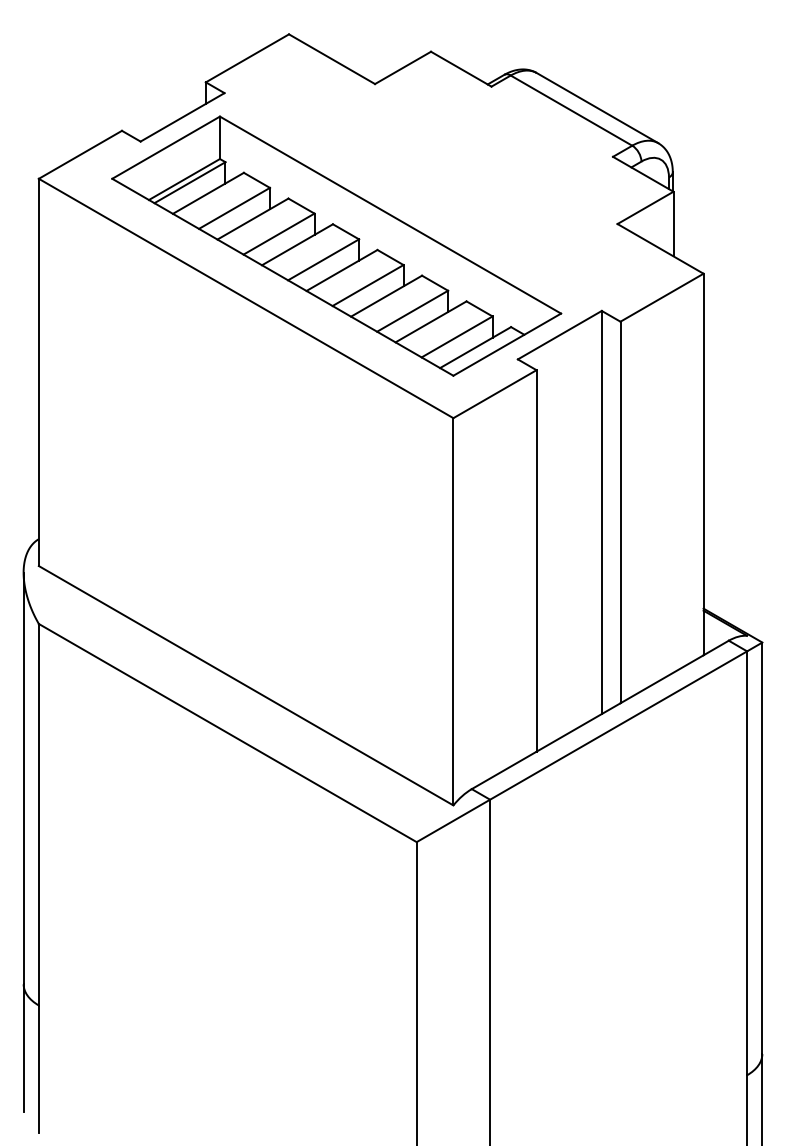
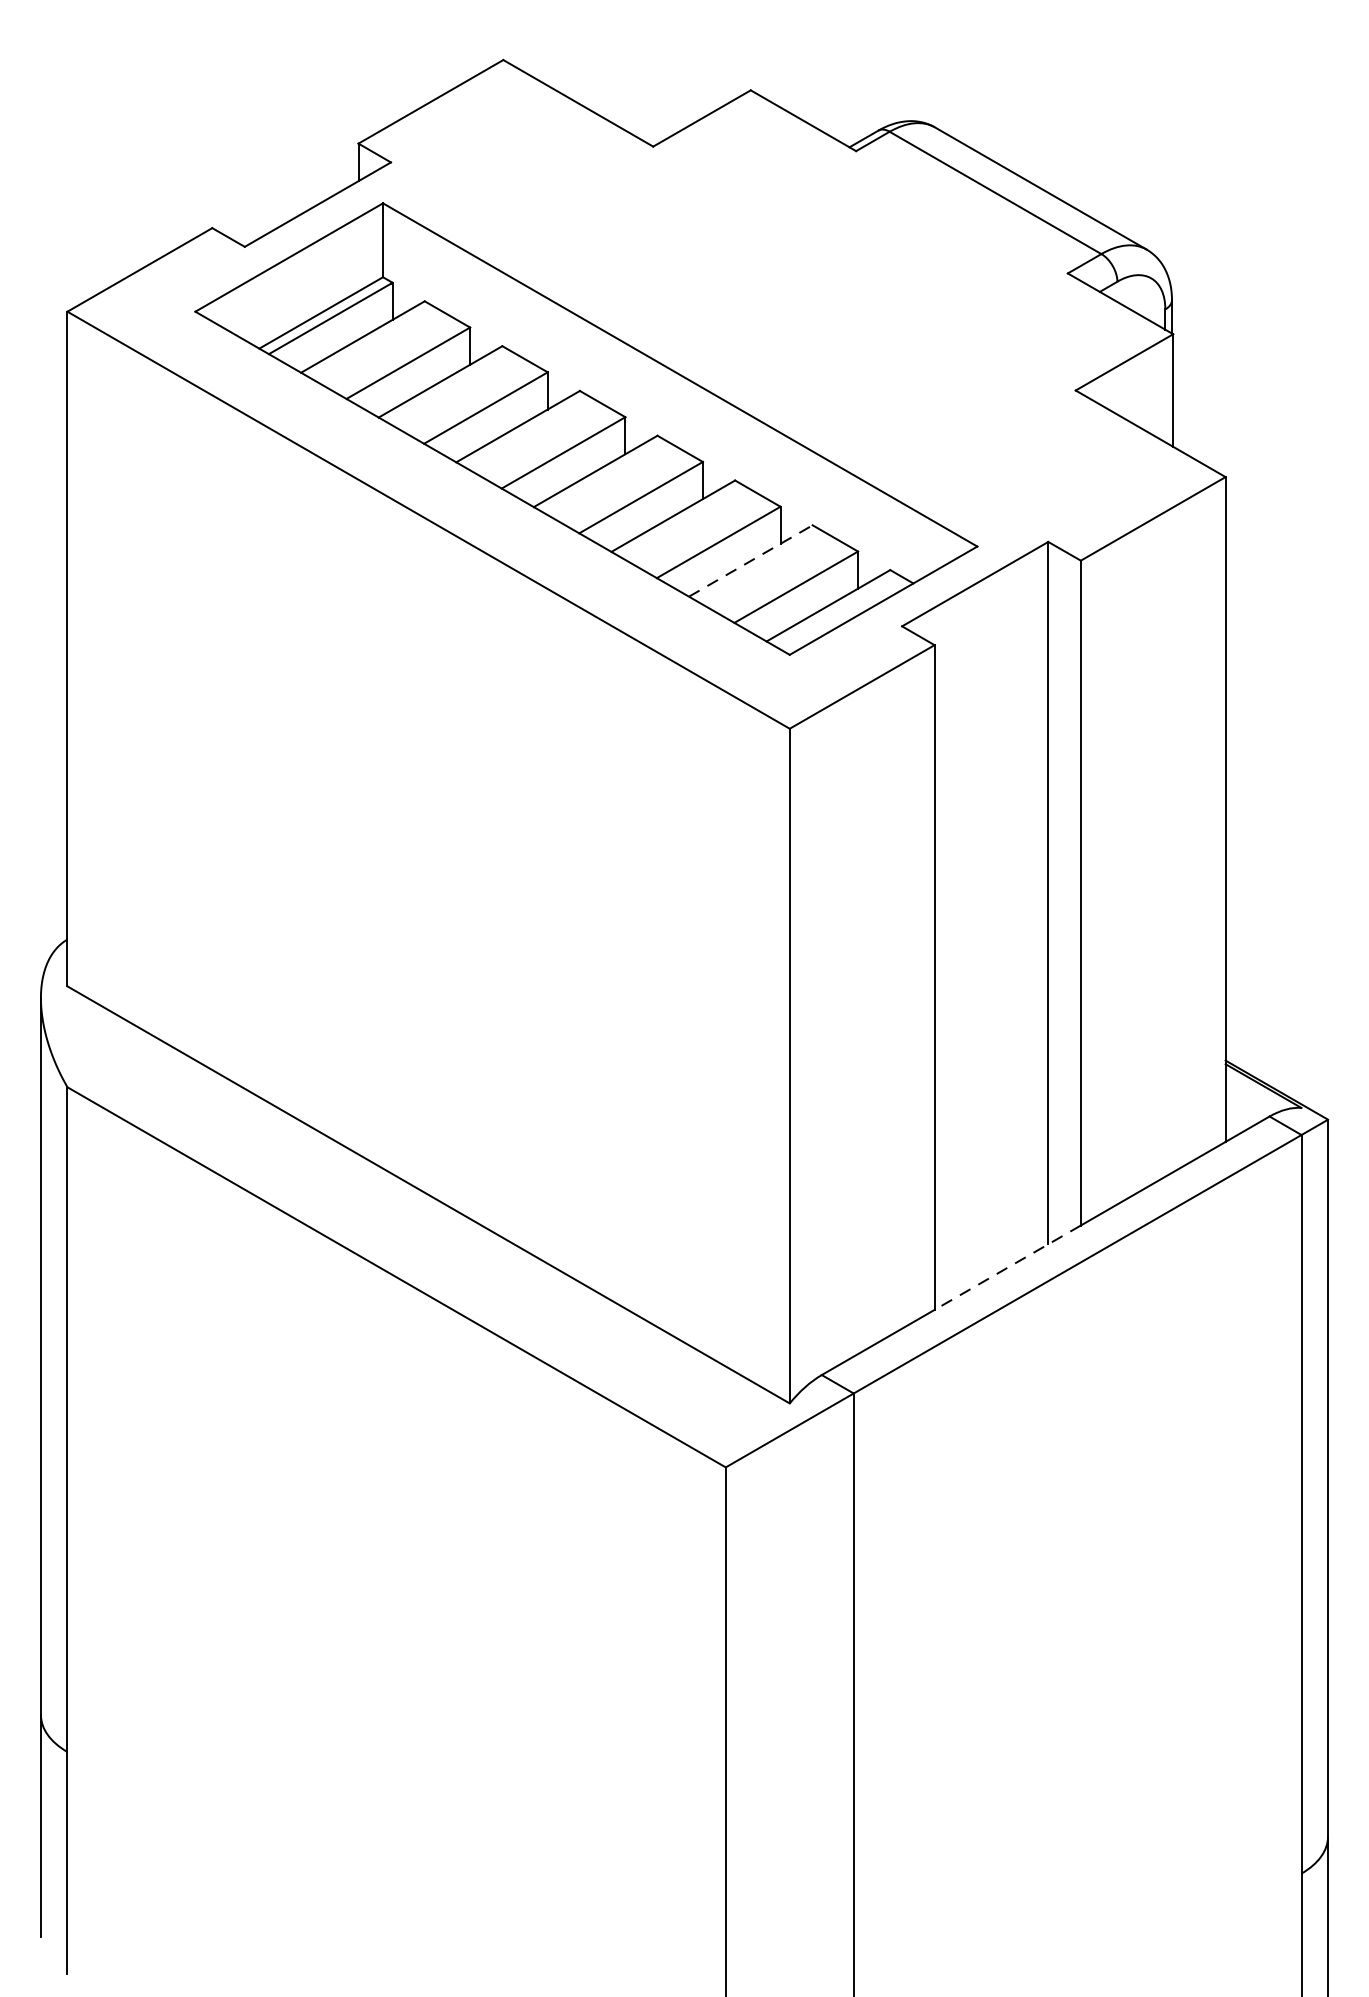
line: (431, 321) -> (751, 560), solid -> dashed
line: (578, 727) -> (1007, 1267), solid -> dashed

